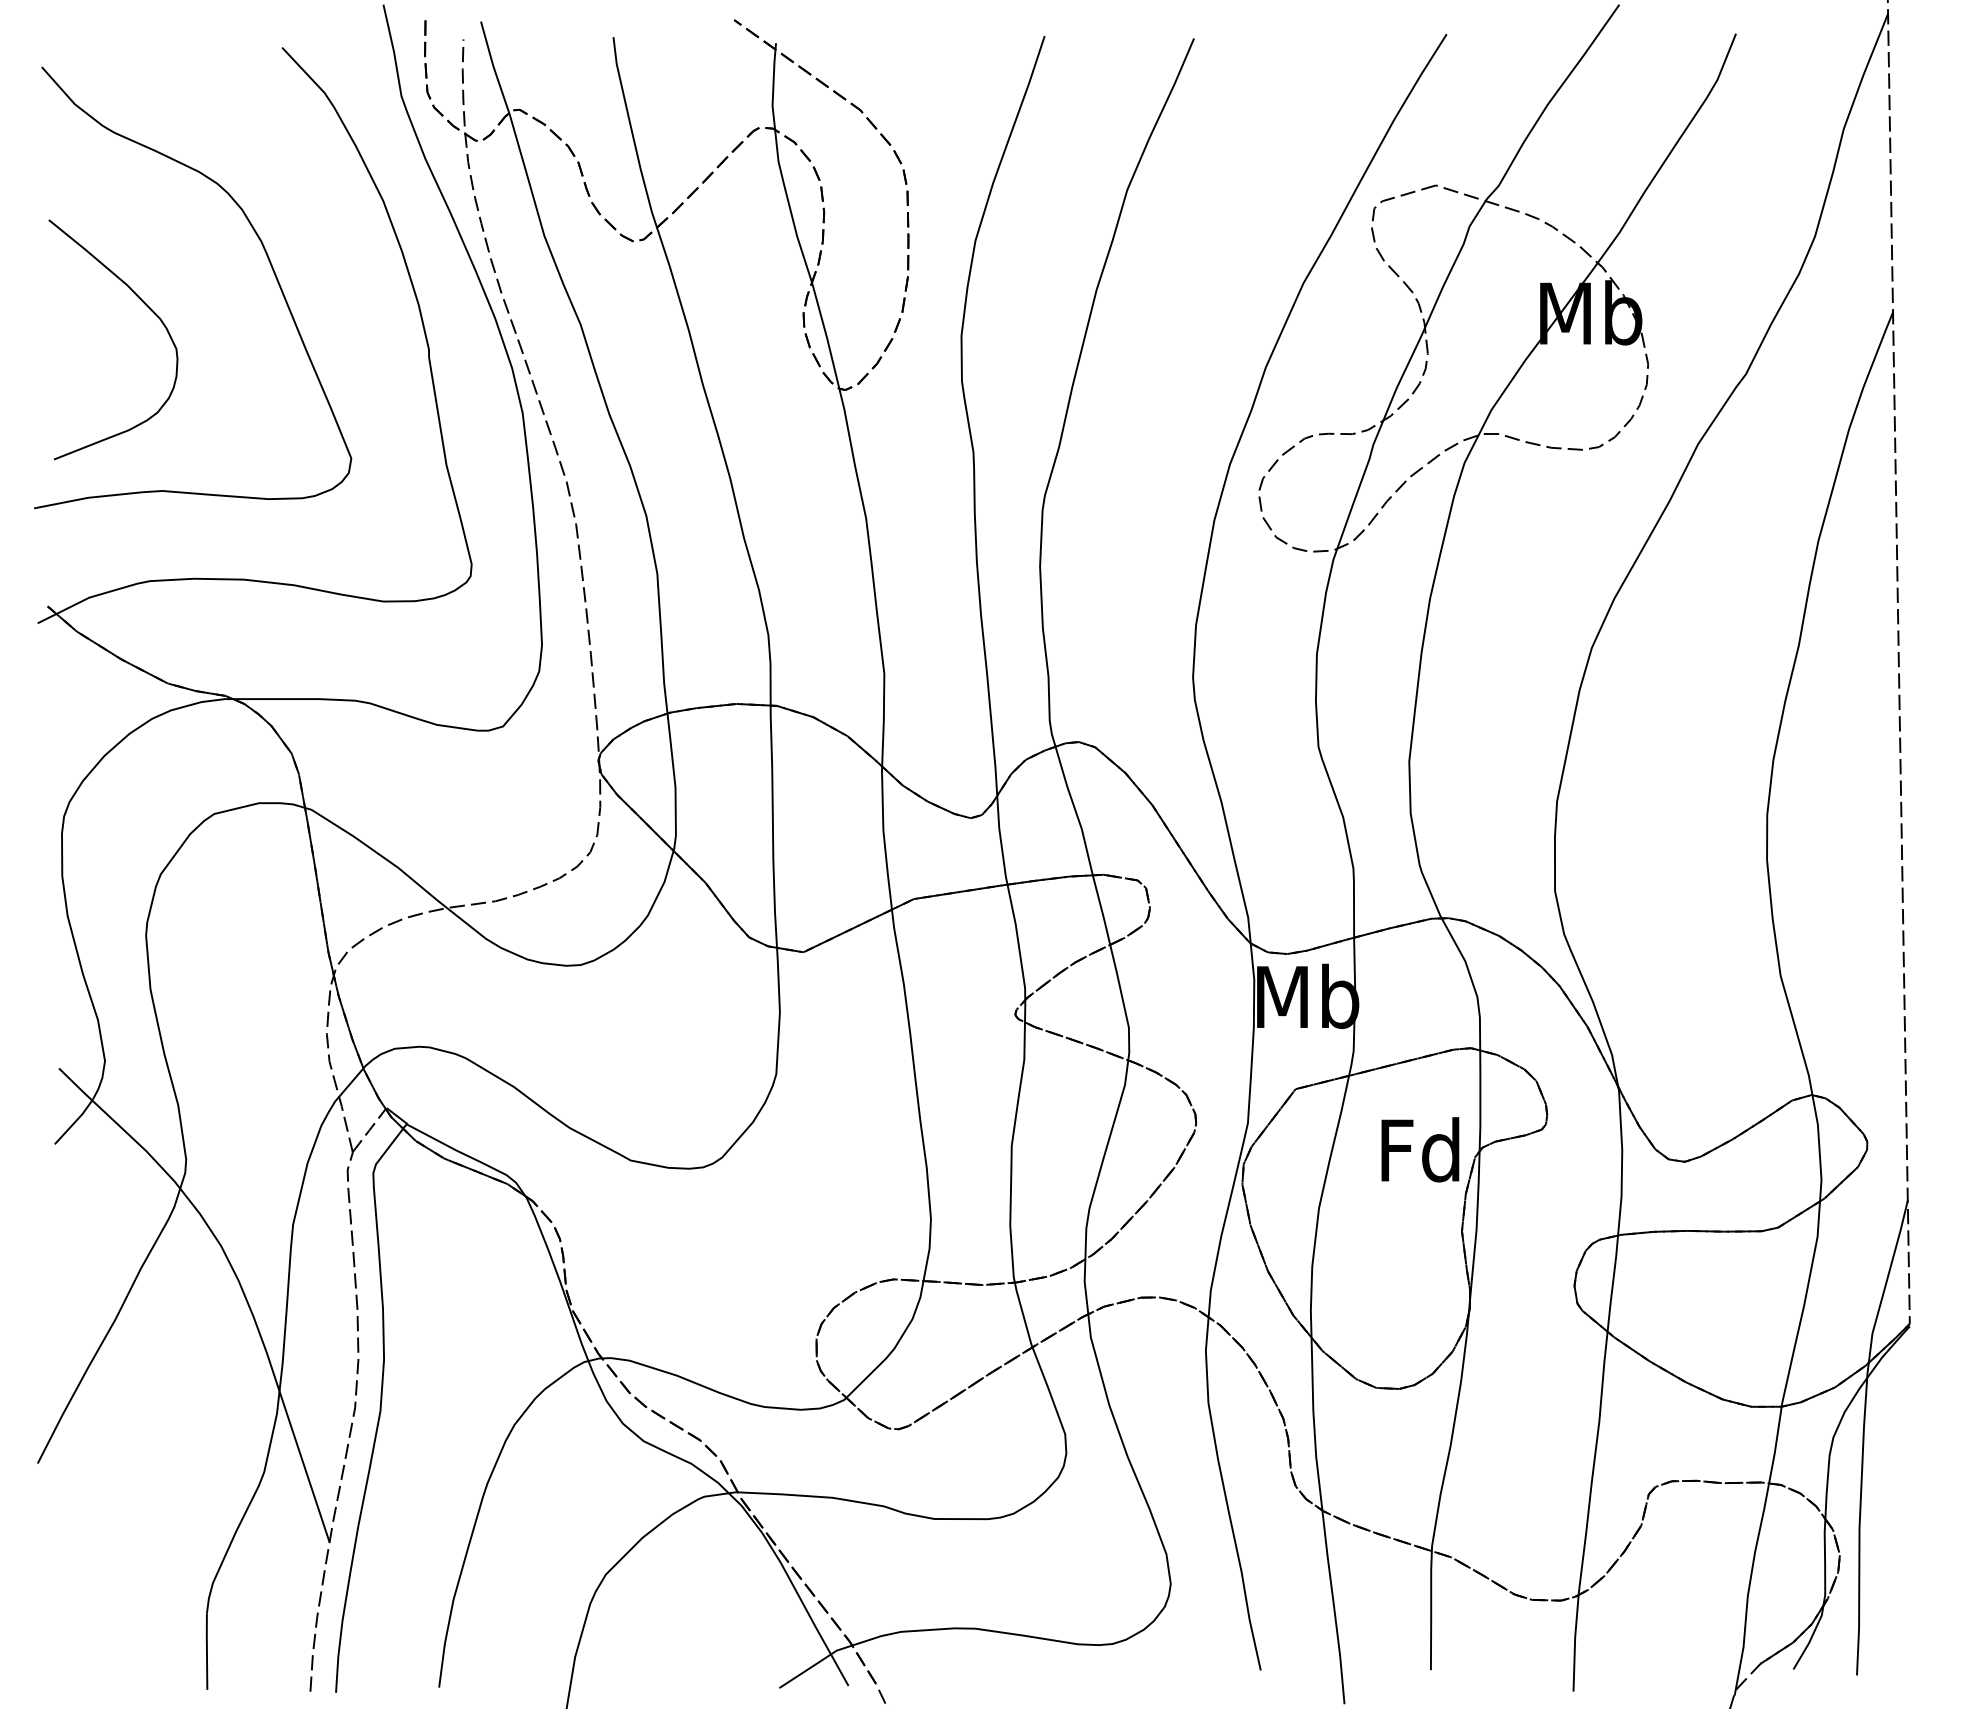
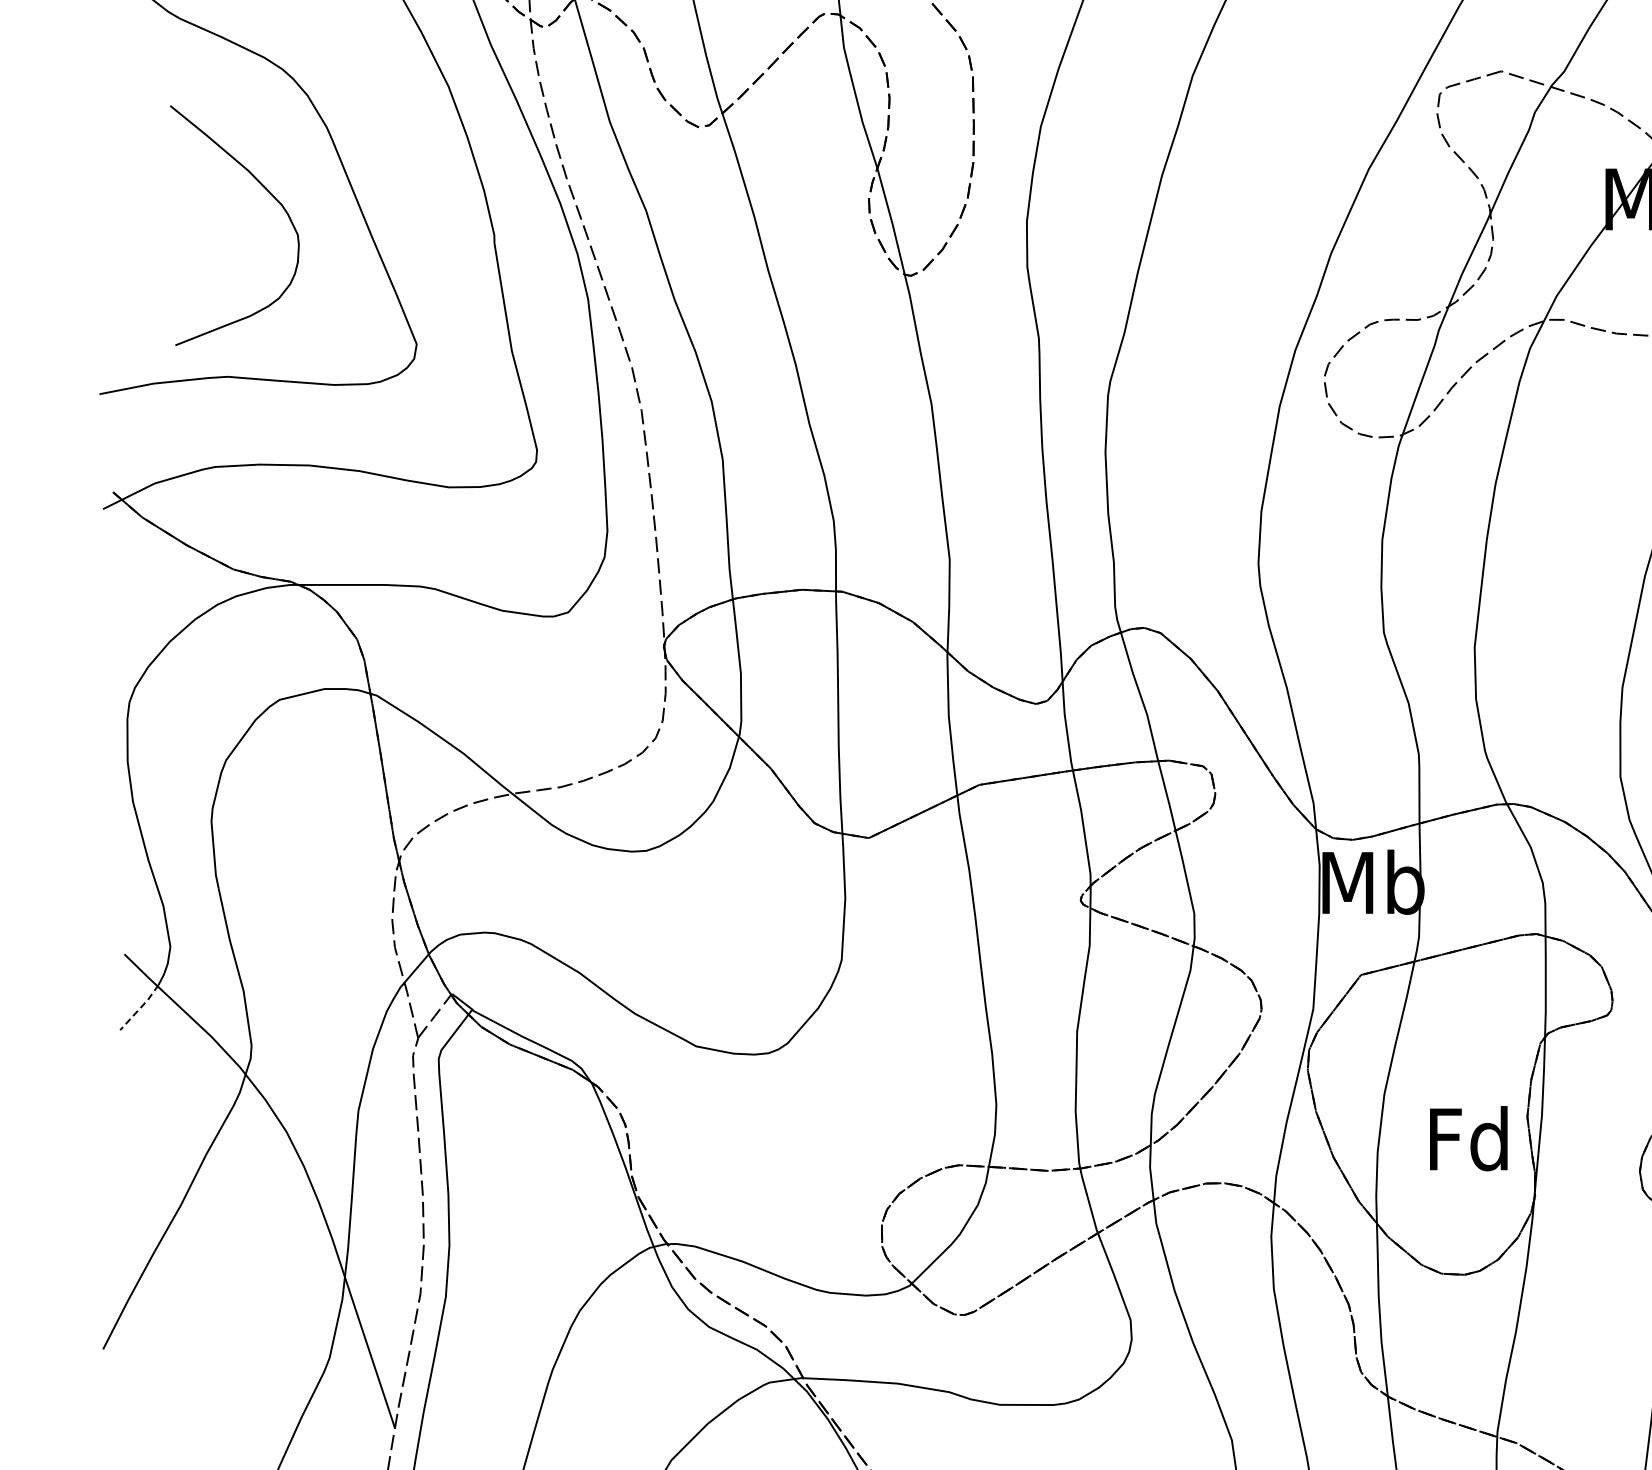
curve: (146, 306) -> (267, 192), moved
line: (74, 1122) -> (139, 1008), solid -> dashed
text: (1420, 1149) -> (1468, 1138), moved

